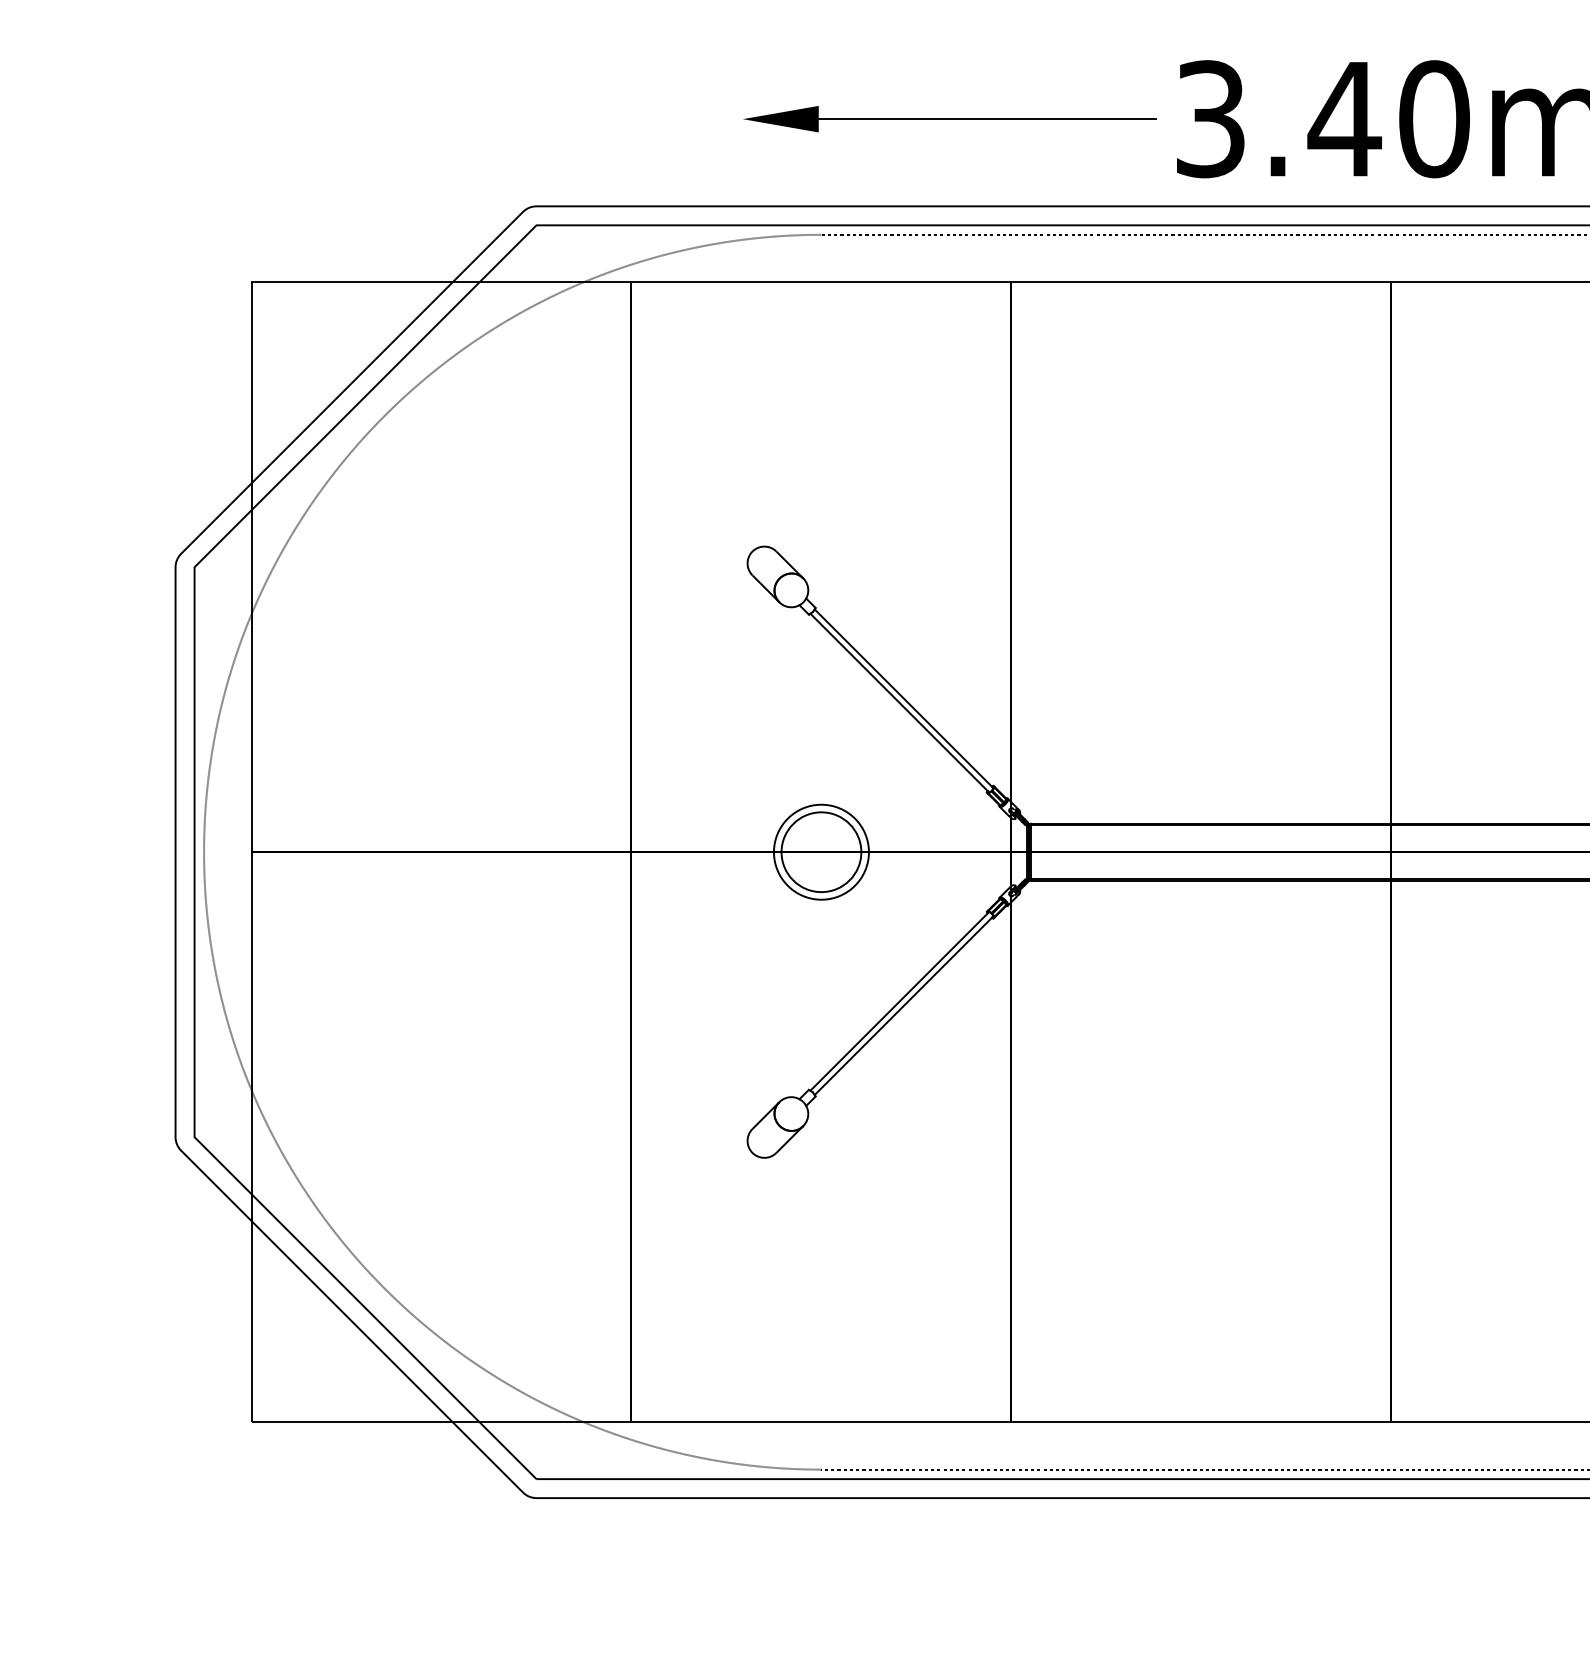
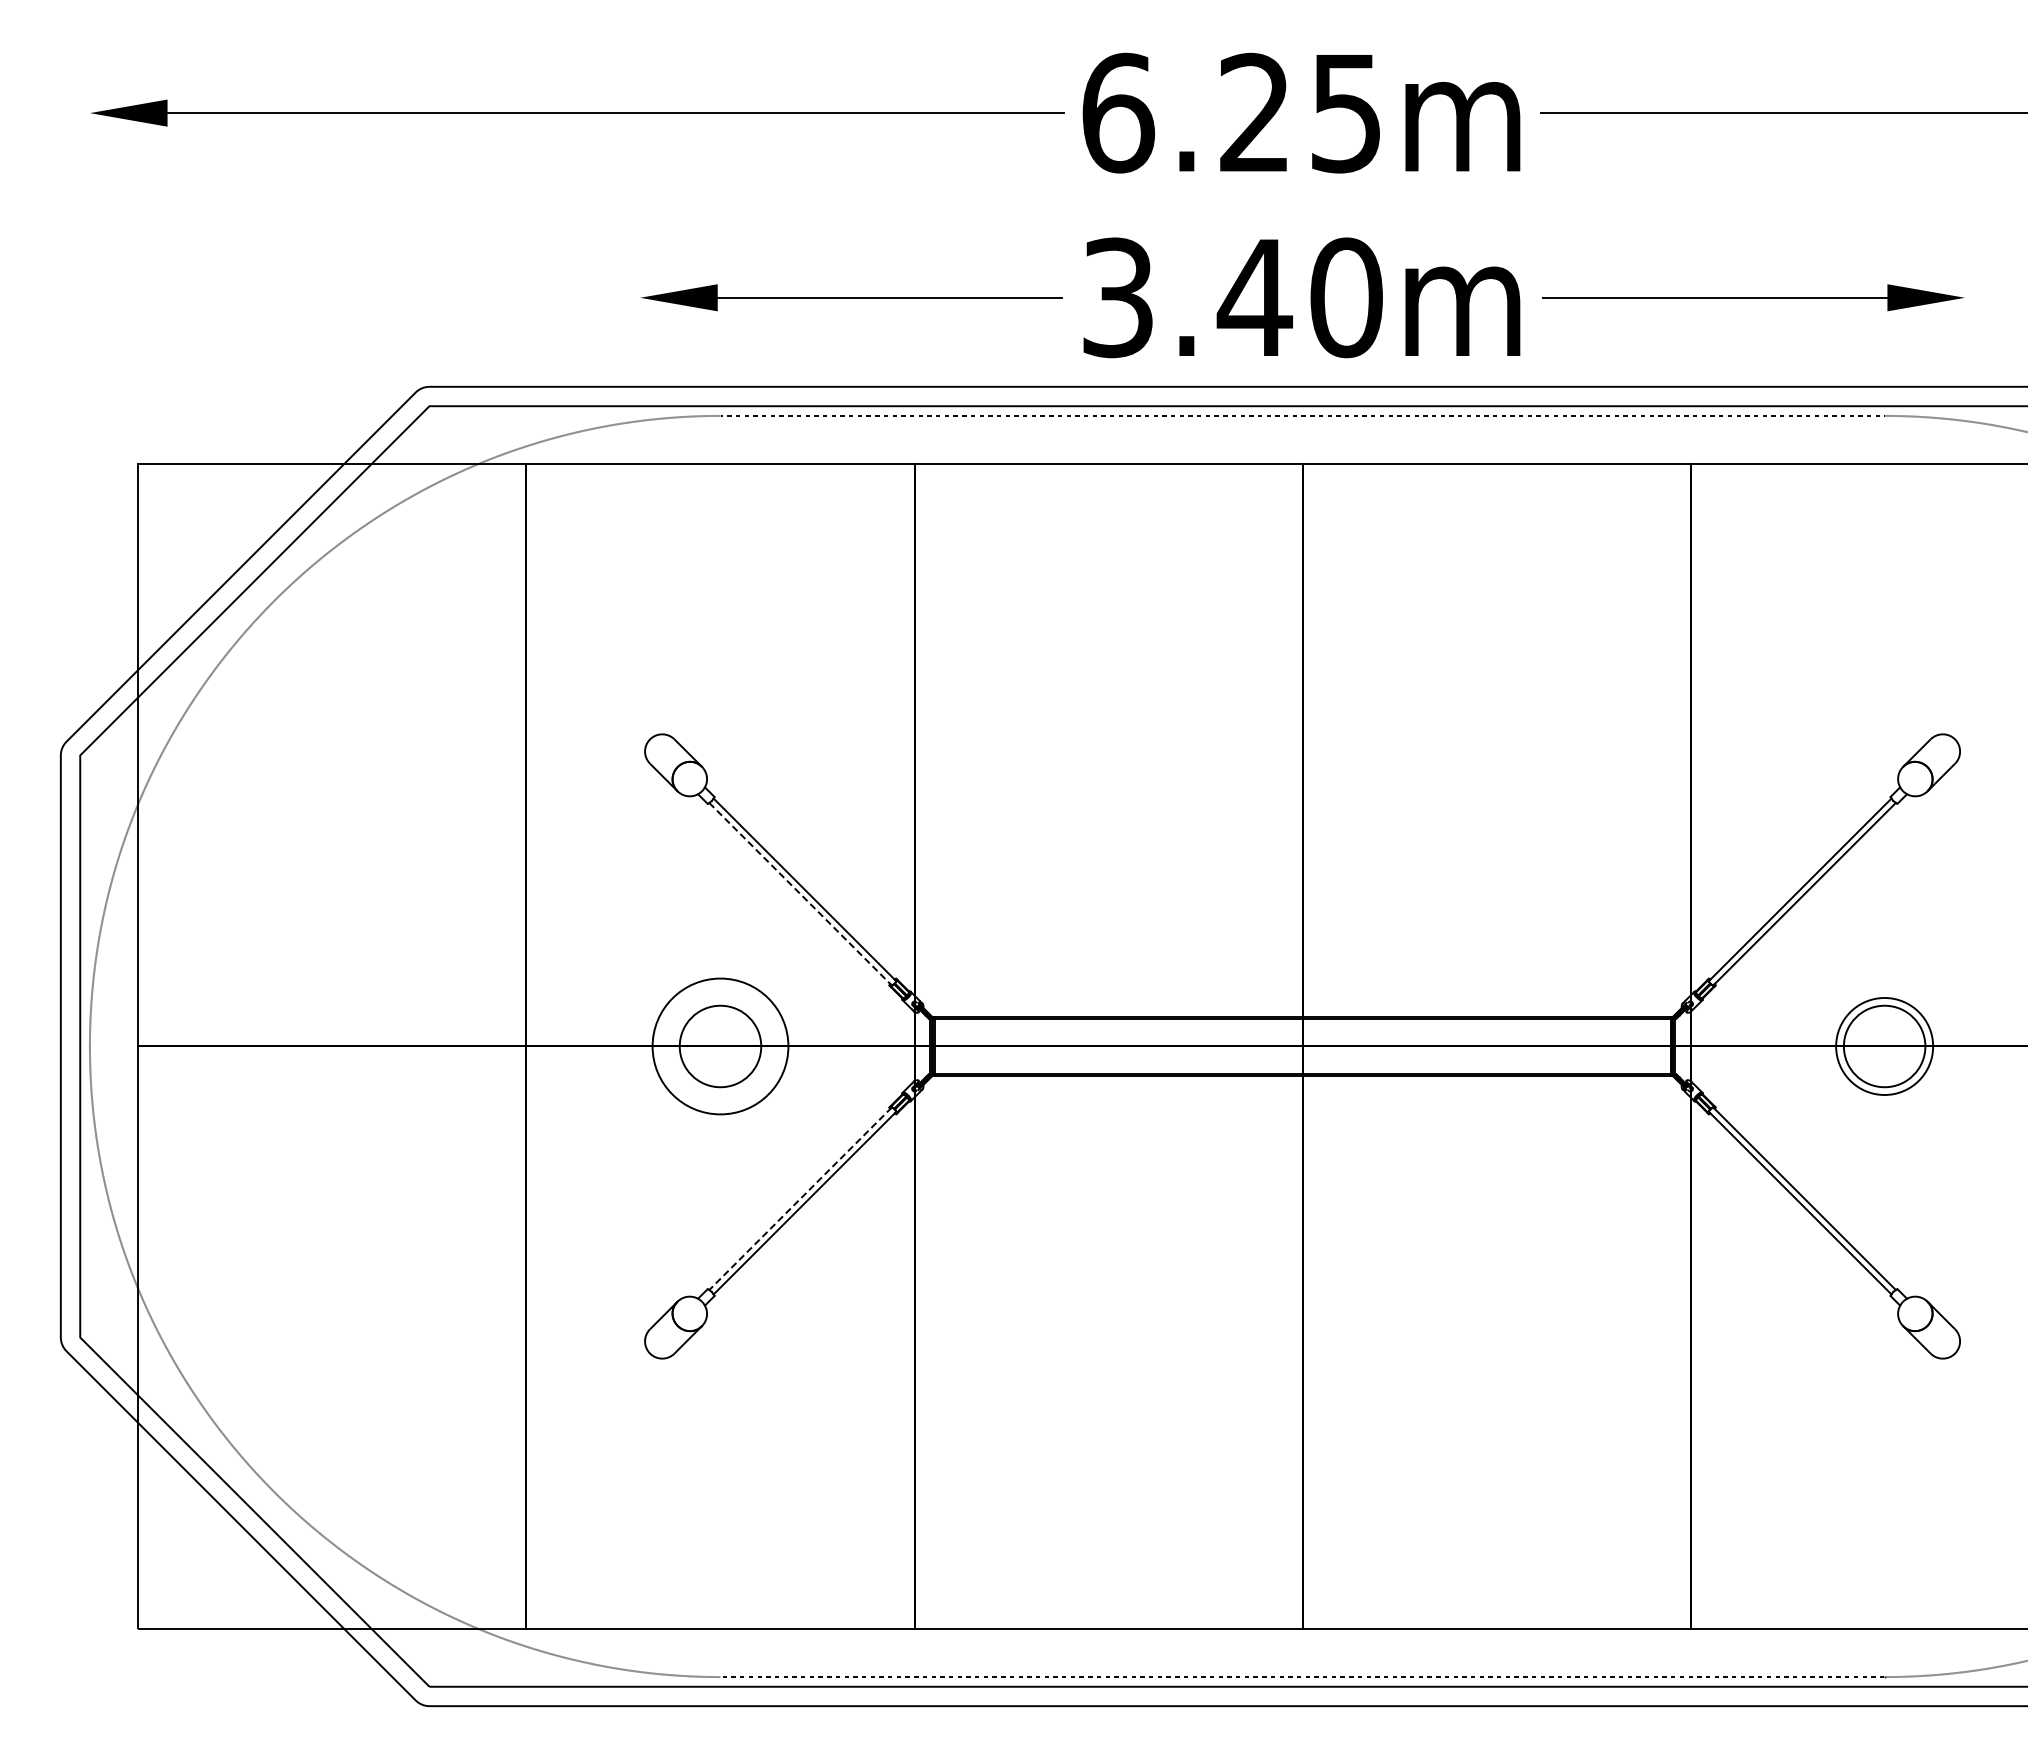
line: (899, 703) -> (800, 894), solid -> dashed
circle: (821, 852) -> (720, 1046), size x1.4
line: (899, 1002) -> (800, 1199), solid -> dashed

